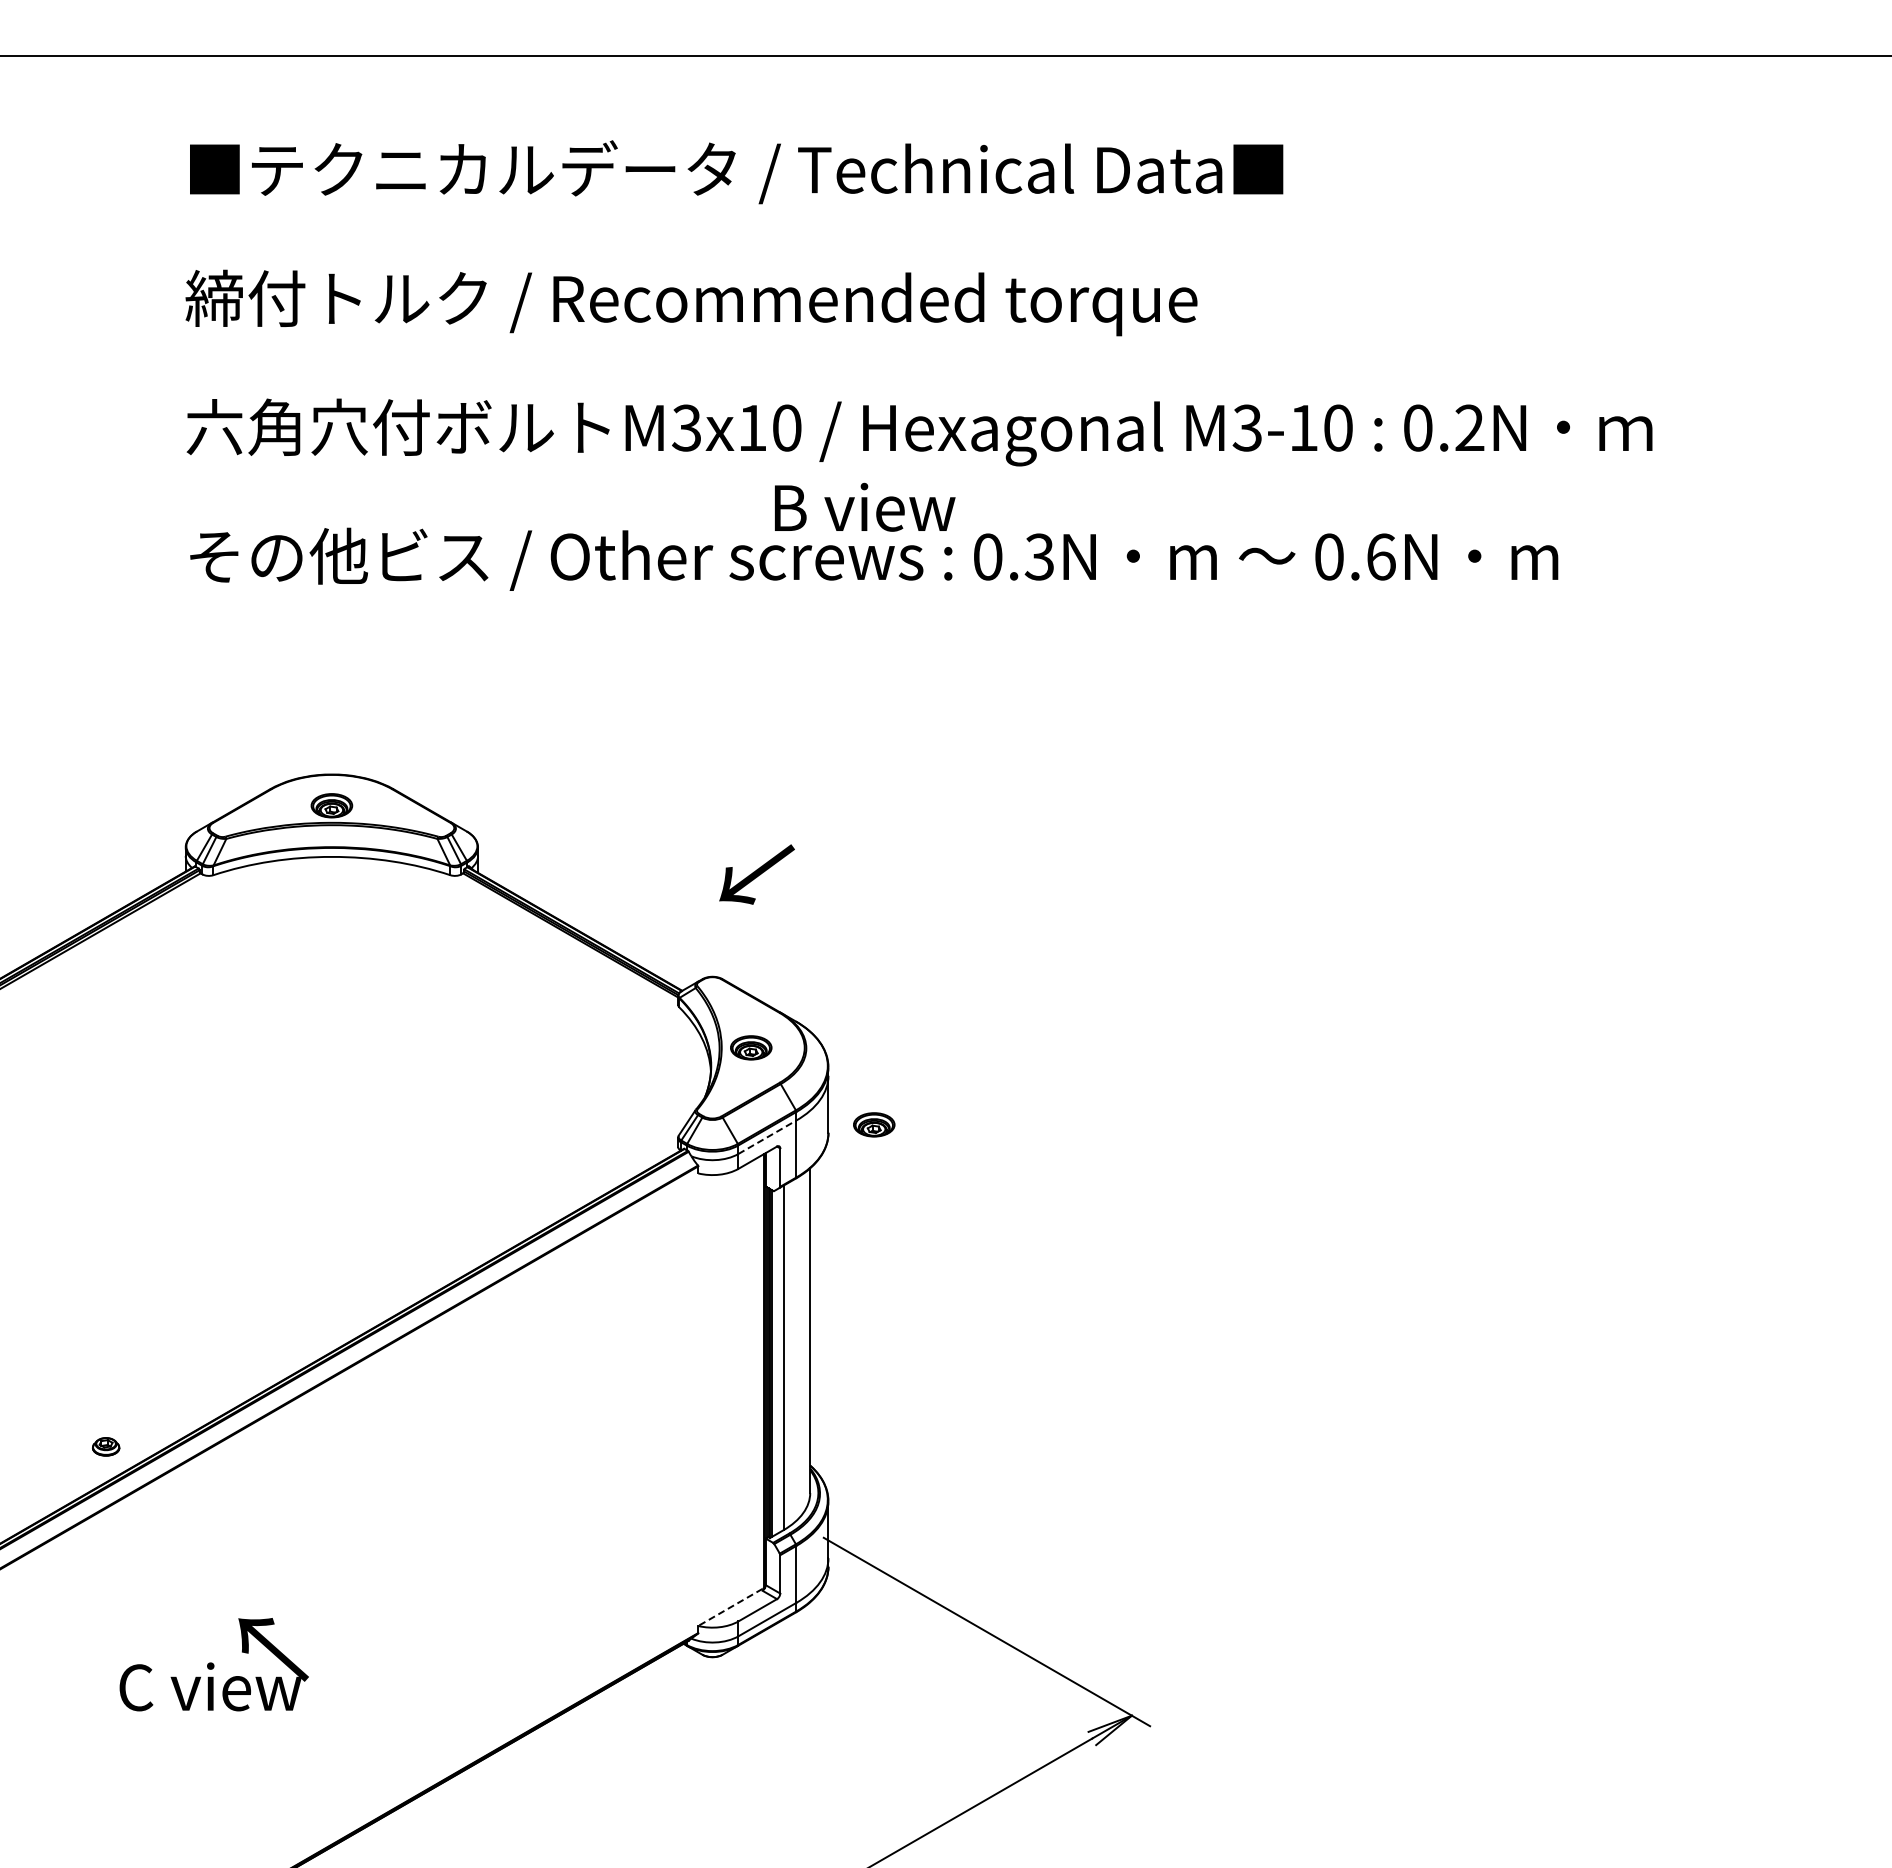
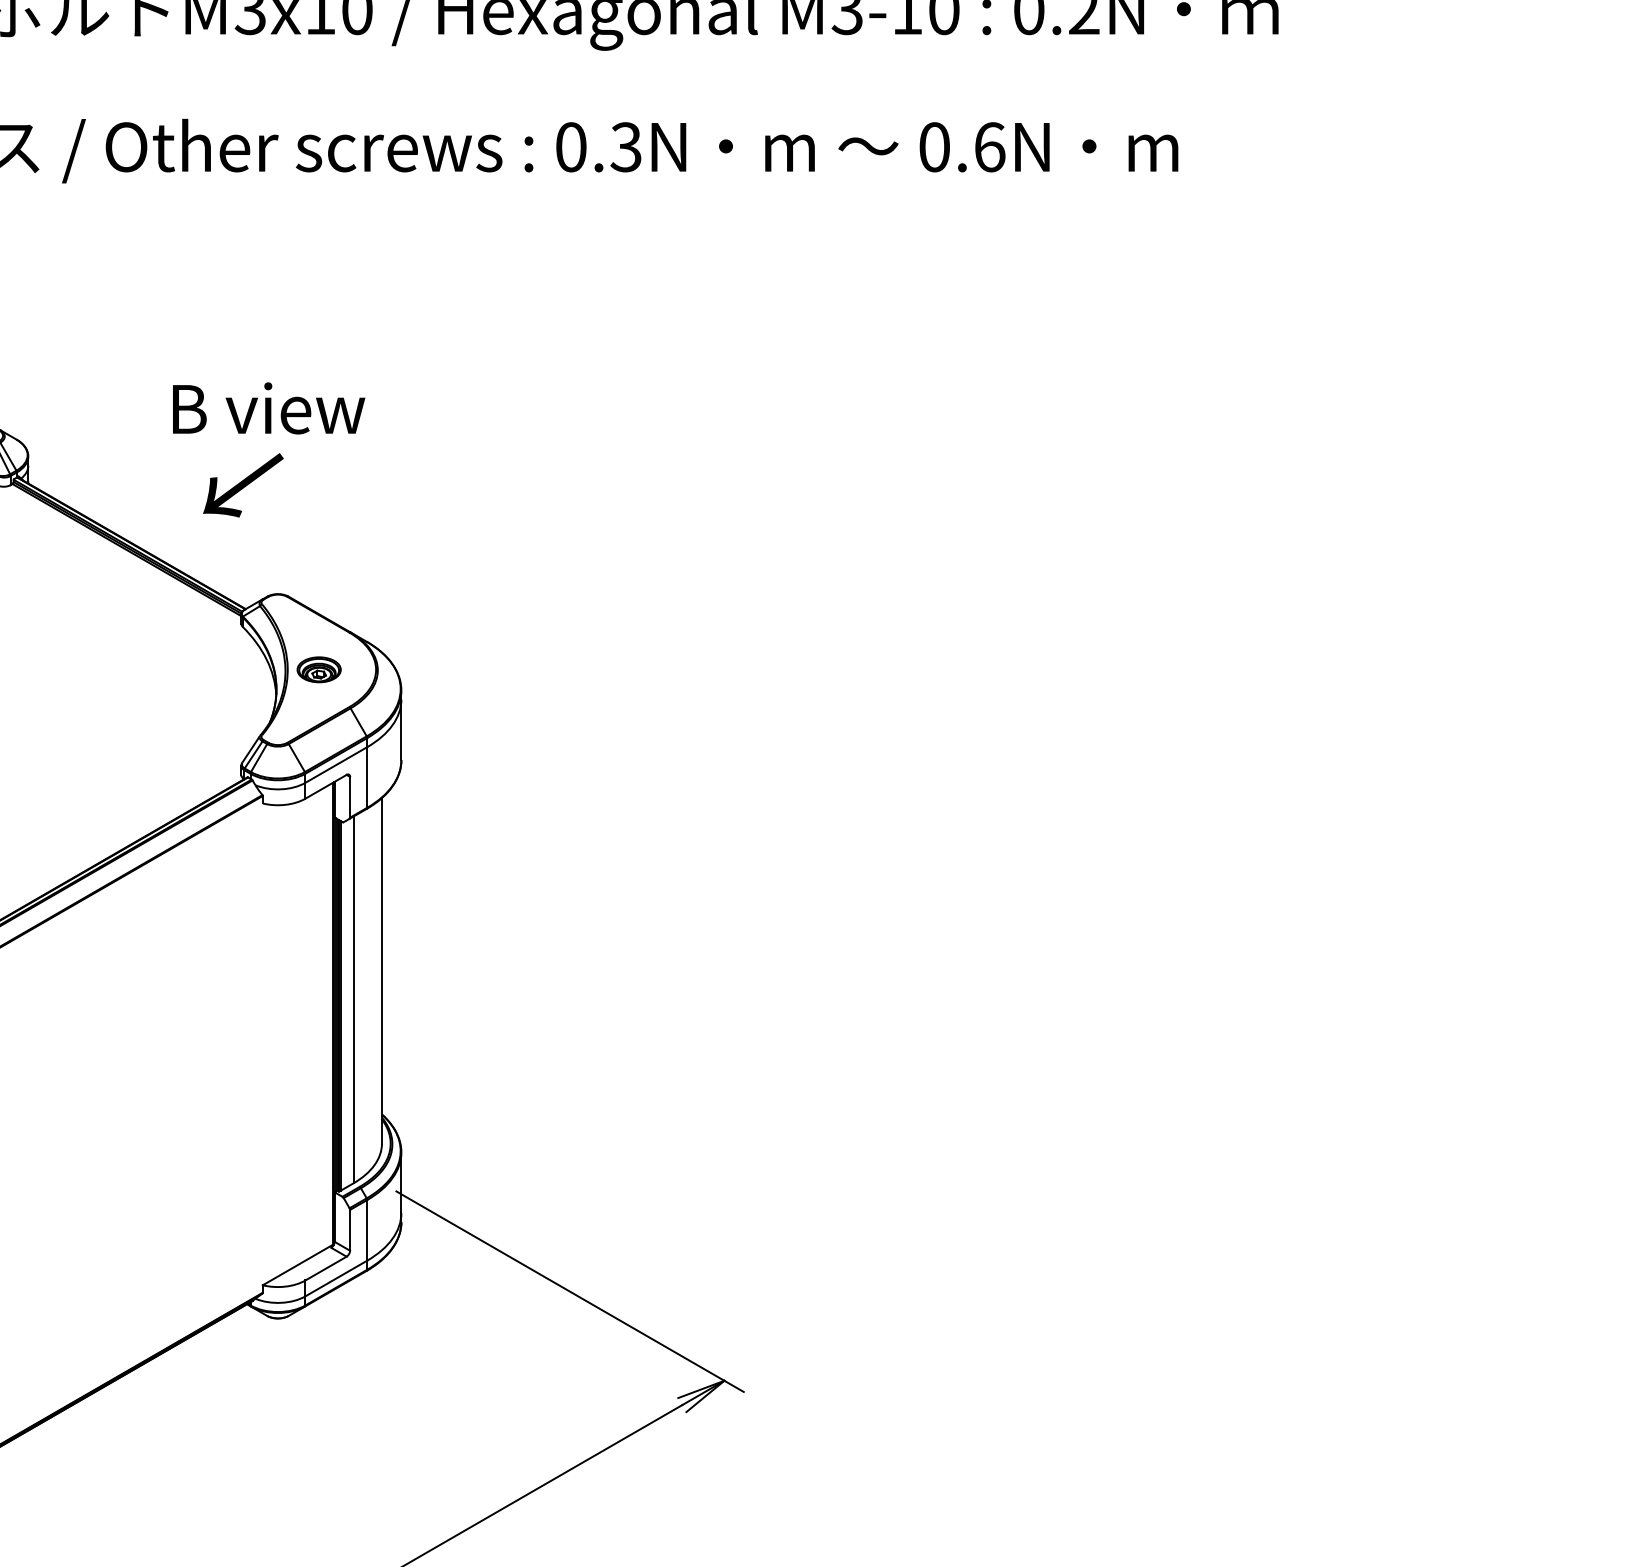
text: (865, 506) -> (269, 407), moved
text: (756, 874) -> (242, 485), moved
part: (874, 1124) -> (450, 751), removed
line: (767, 1137) -> (336, 765), dashed -> solid
line: (729, 1607) -> (296, 1265), dashed -> solid

